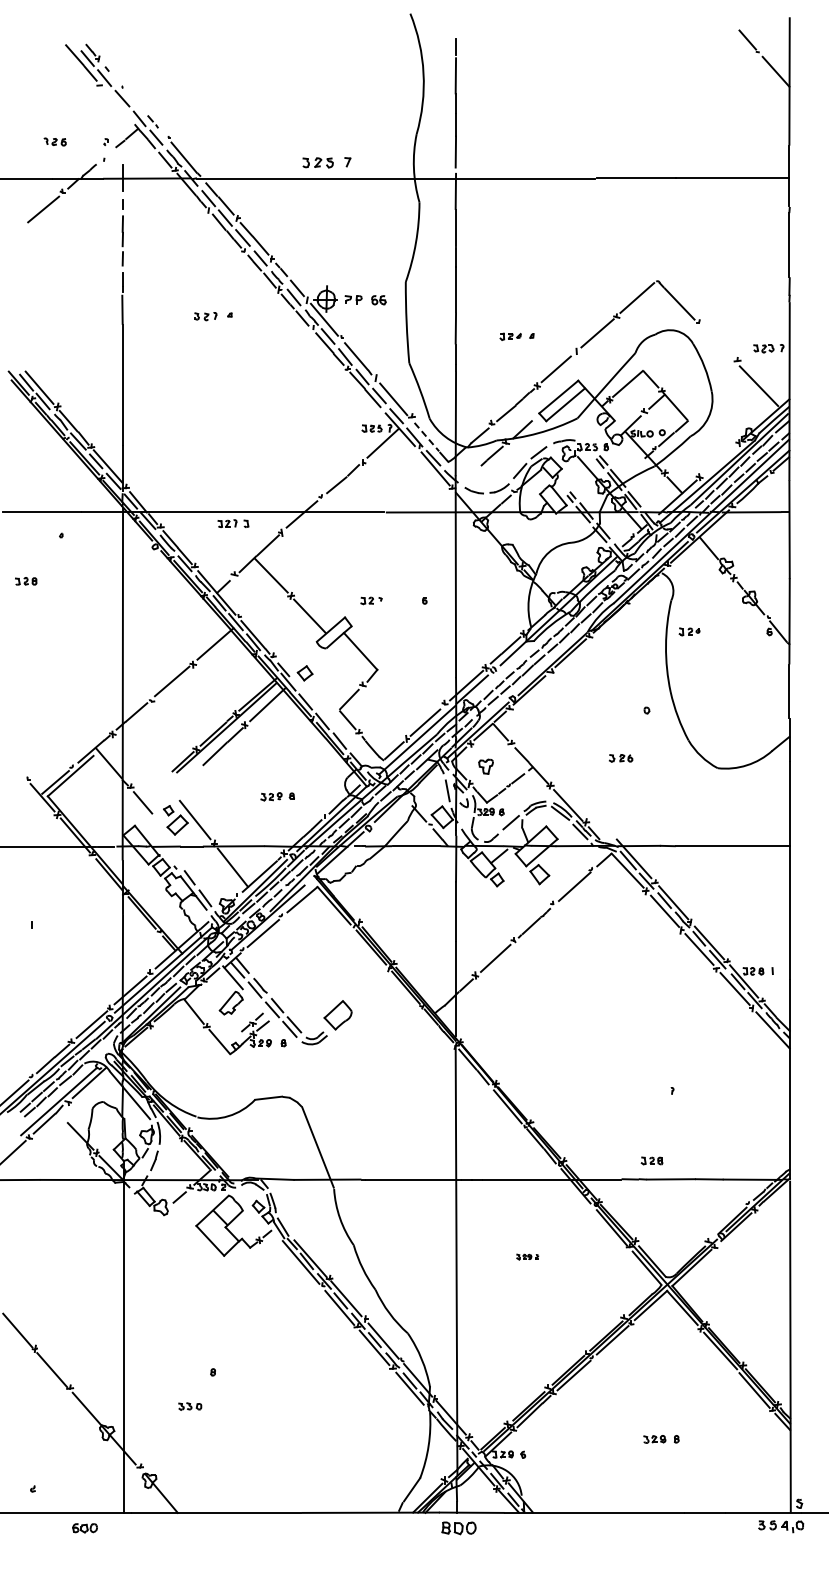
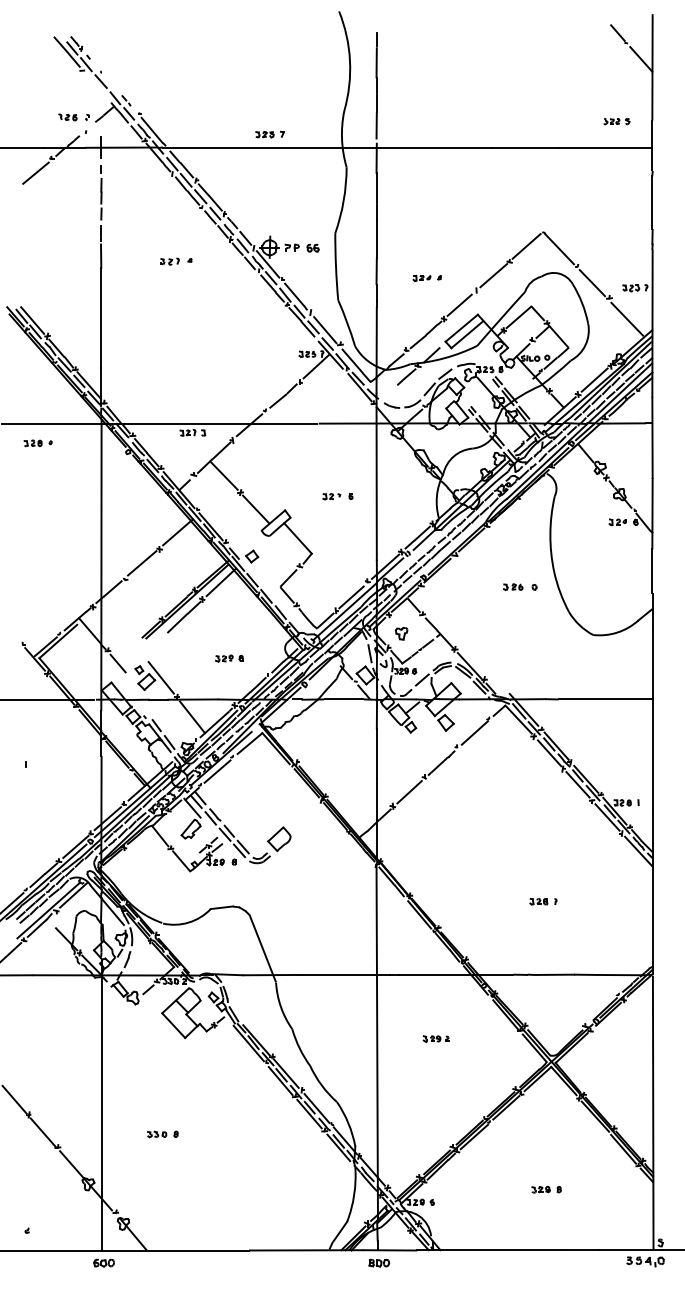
part: (54, 141) -> (67, 117), moved
part: (746, 146) -> (616, 121), added
part: (326, 162) -> (269, 134), size x0.71
line: (716, 342) -> (592, 283), added
line: (426, 437) -> (352, 361), dashed -> solid
line: (719, 459) -> (594, 379), added
part: (26, 581) -> (33, 443), moved
part: (371, 600) -> (331, 496), moved
part: (689, 631) -> (617, 521), moved
part: (620, 758) -> (512, 587), moved
part: (651, 1160) -> (538, 901), moved
part: (527, 1256) -> (435, 1038), size x1.43
part: (190, 1406) -> (157, 1134), moved
part: (84, 1528) -> (103, 1263), moved
part: (458, 1528) -> (378, 1263), size x0.71

